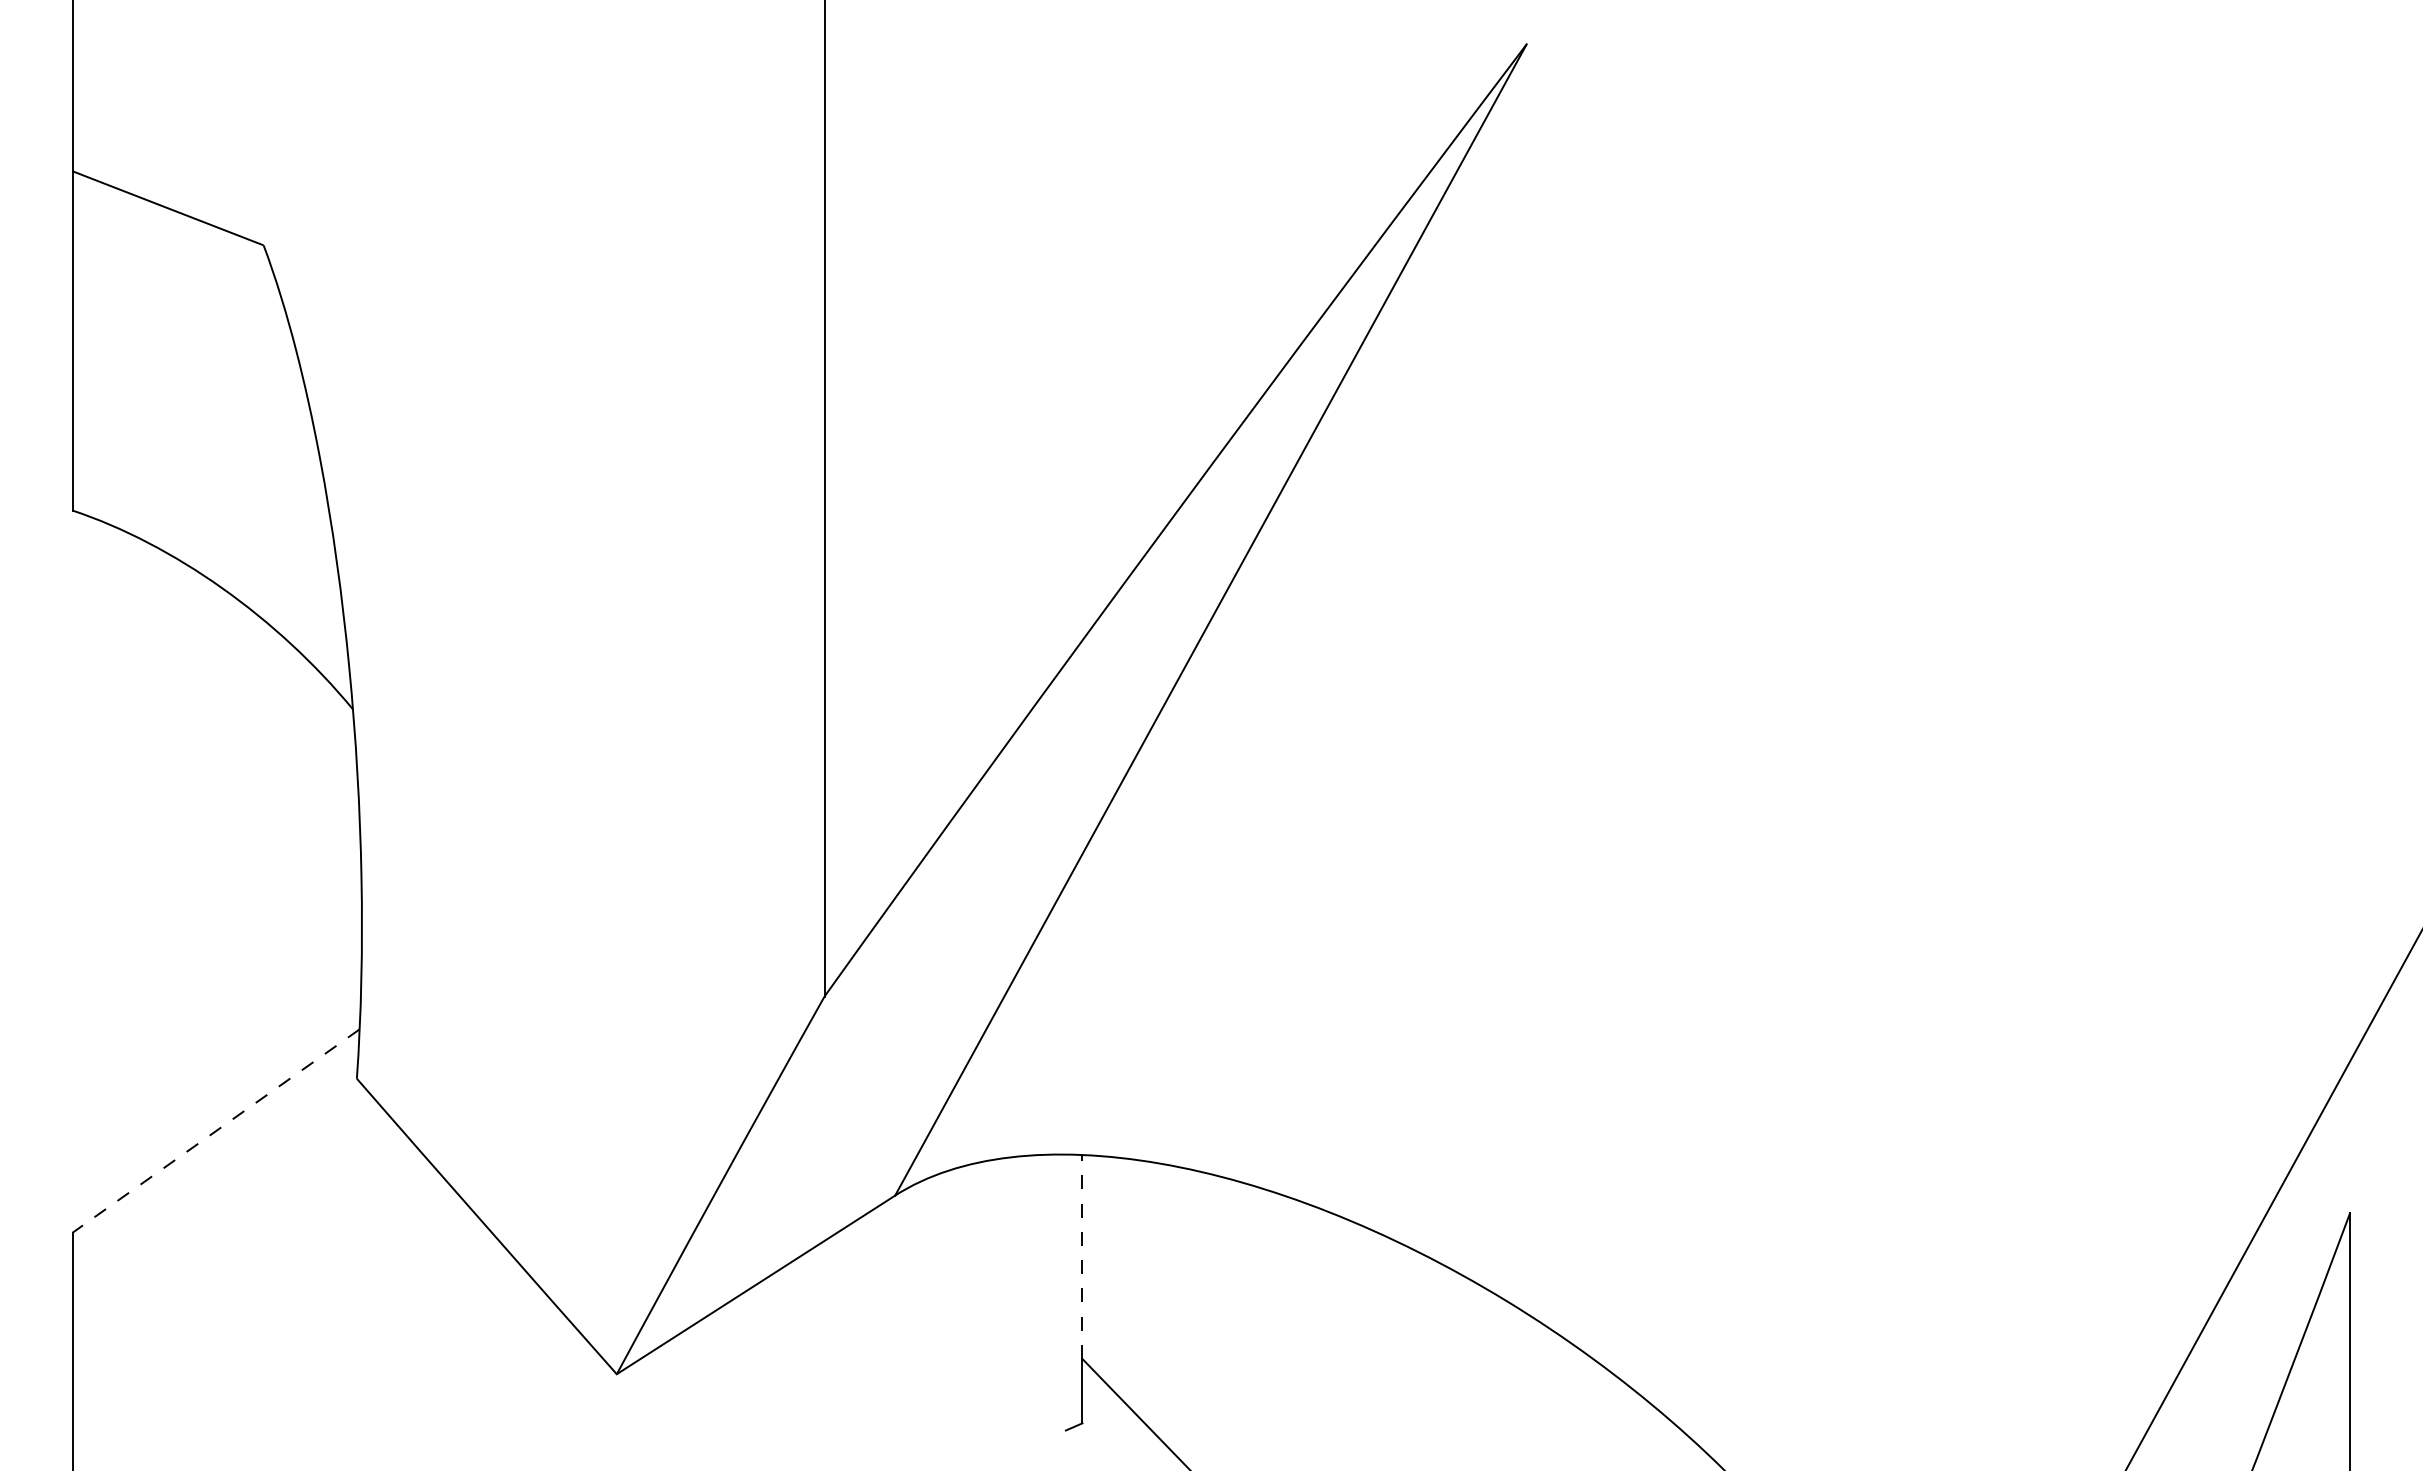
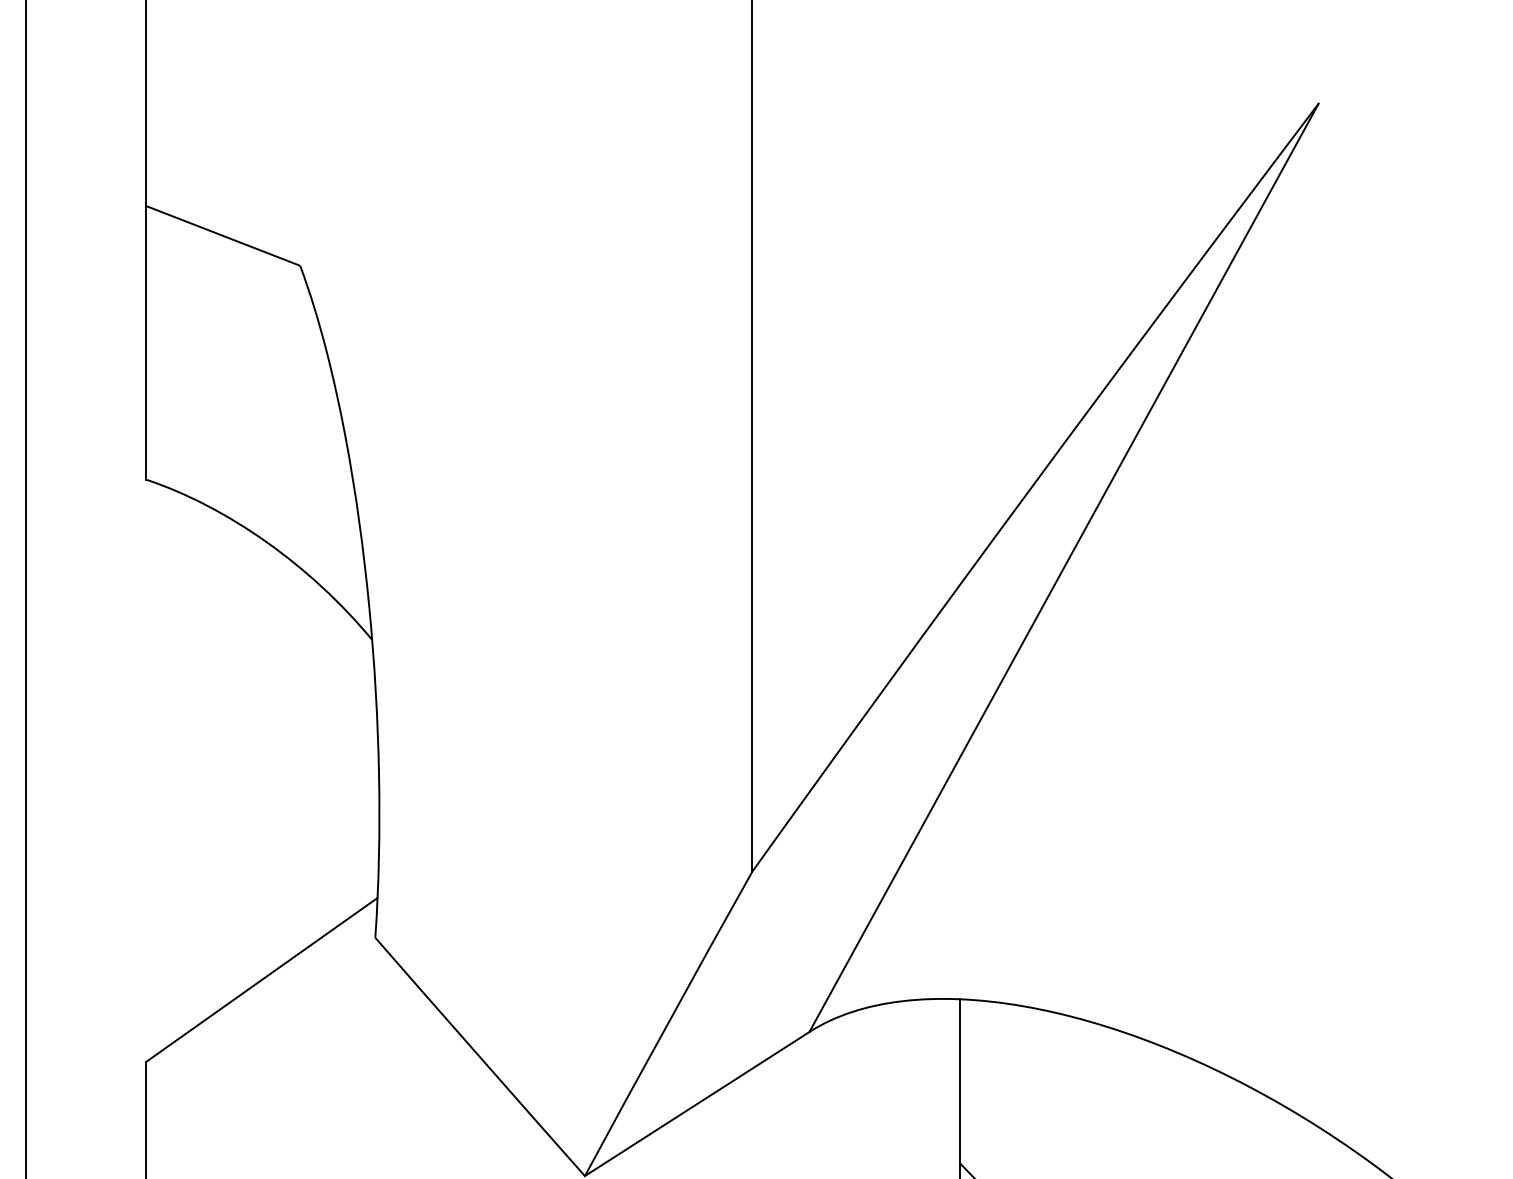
line: (216, 1131) -> (262, 980), dashed -> solid
line: (1082, 1256) -> (960, 1081), dashed -> solid

